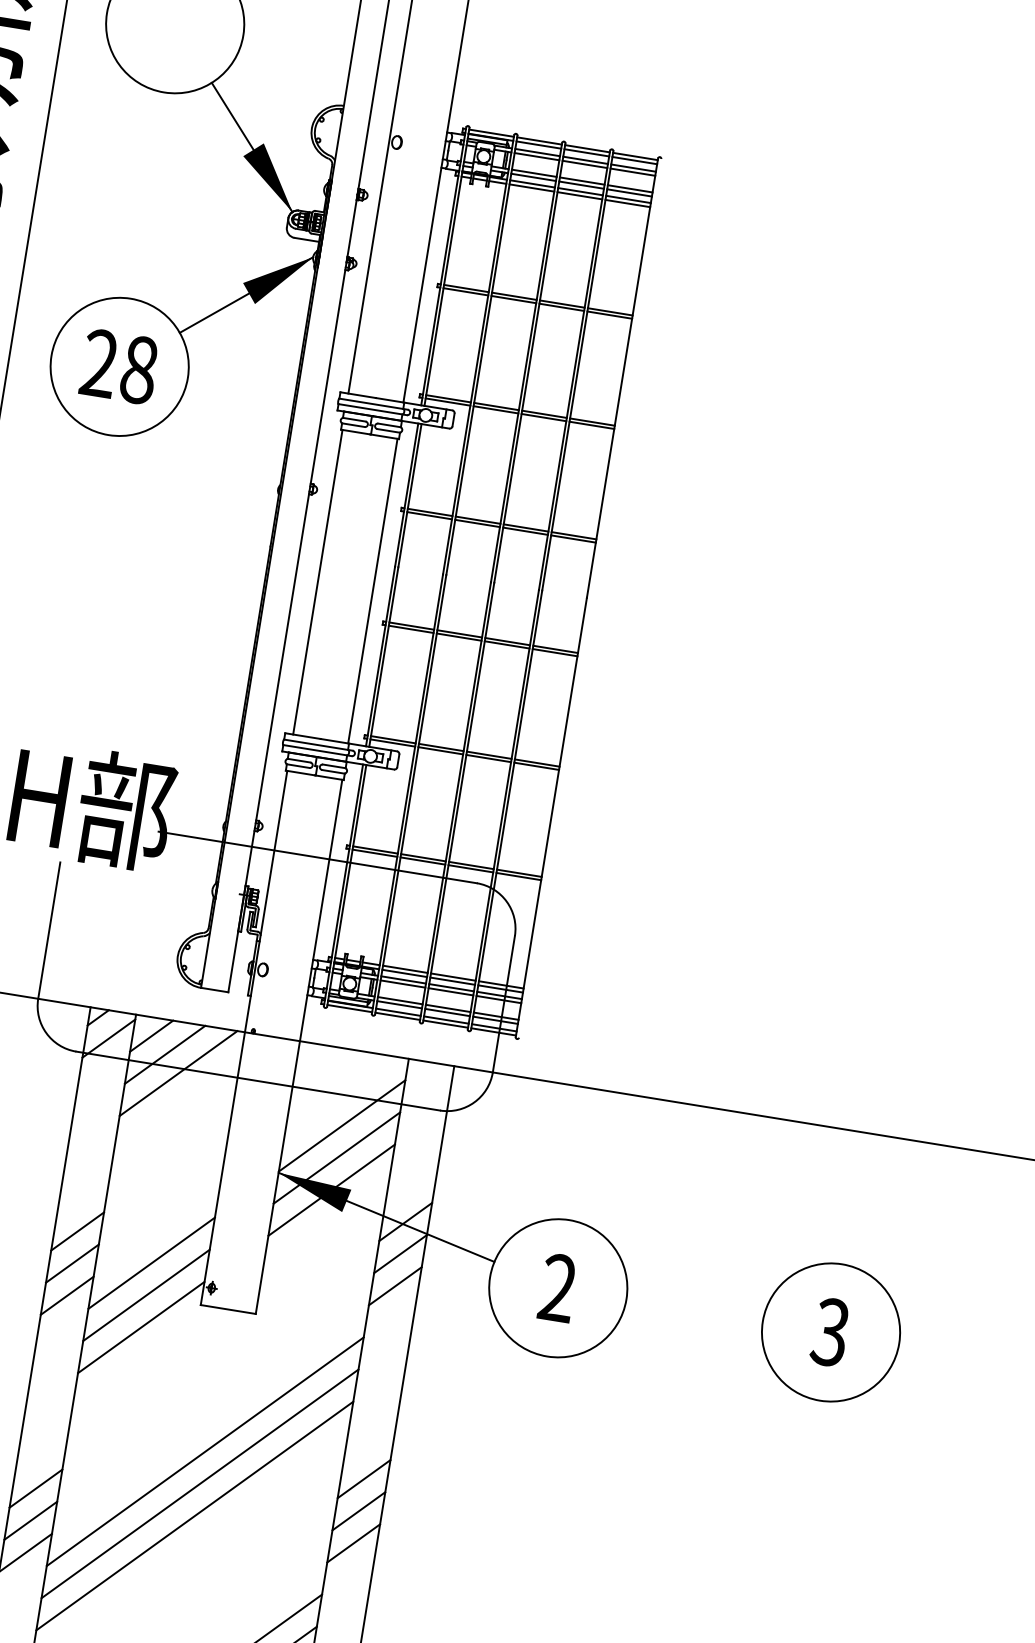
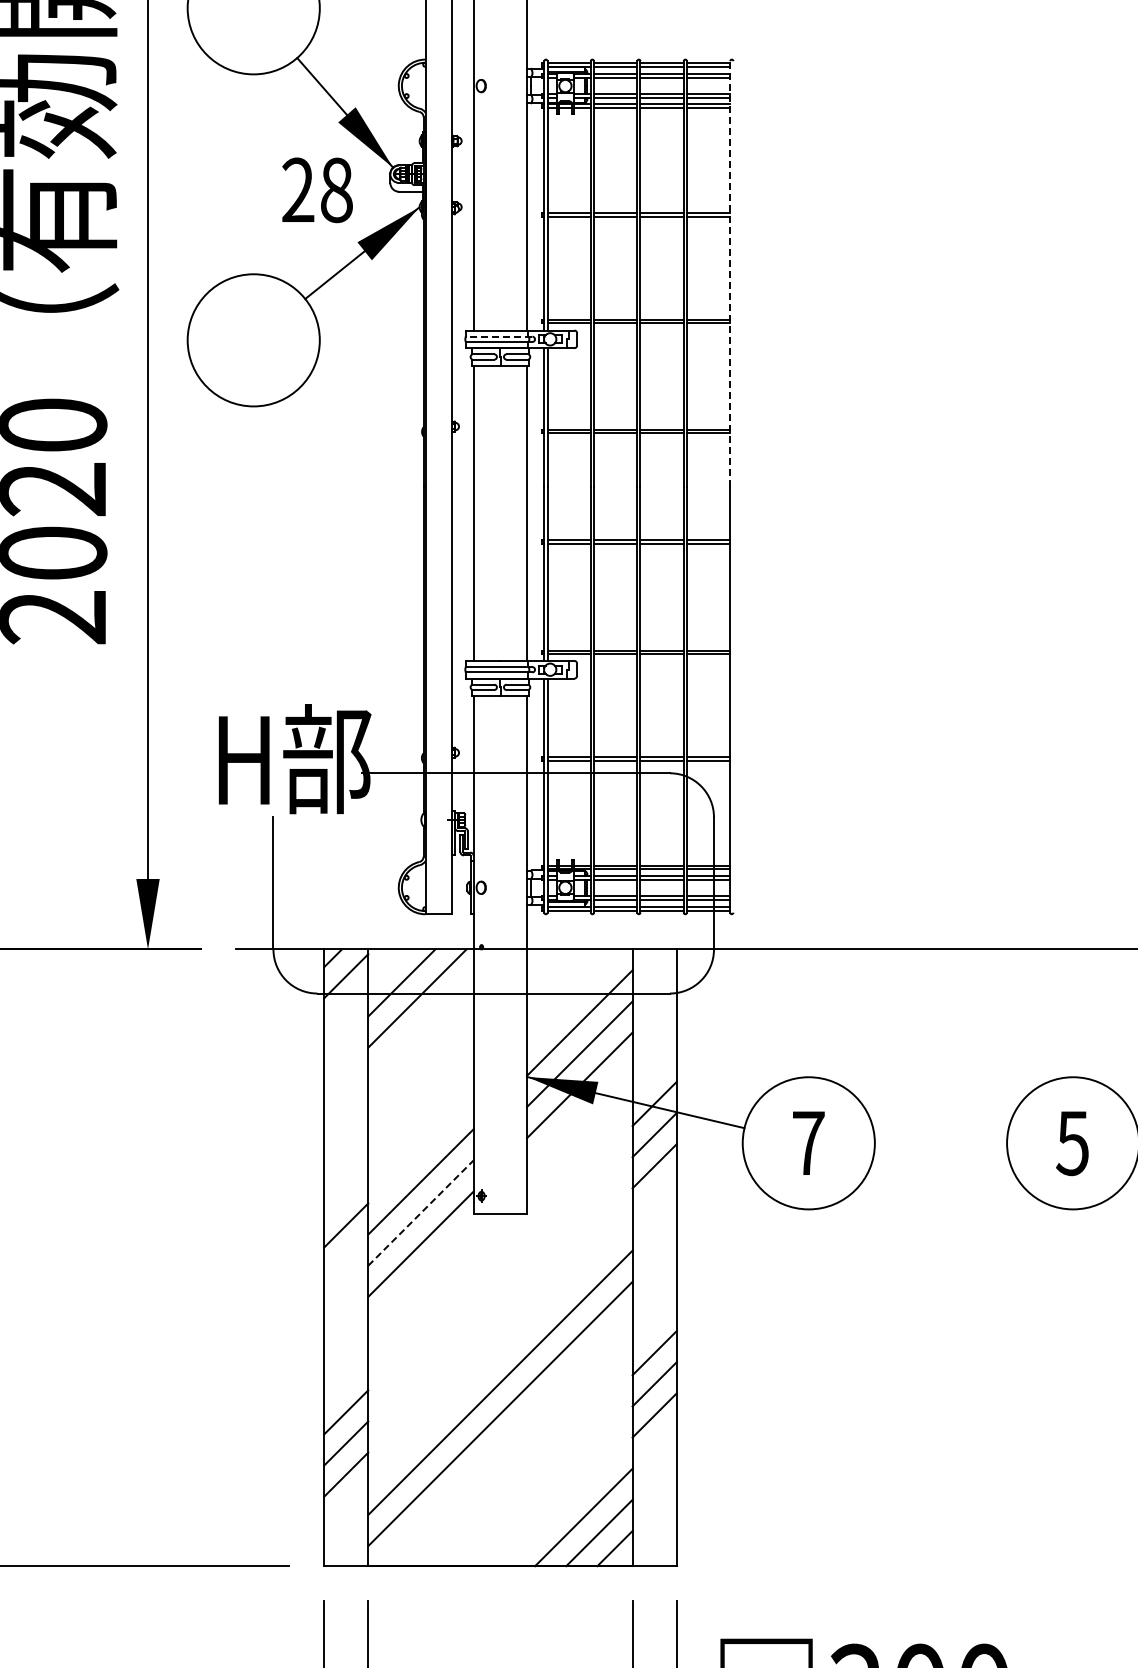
text: (119, 367) -> (317, 190), moved
line: (622, 378) -> (730, 274), solid -> dashed
line: (372, 403) -> (498, 336), solid -> dashed
line: (151, 1036) -> (386, 967), removed
line: (77, 1231) -> (346, 1163), removed
line: (72, 1263) -> (346, 1194), removed
text: (558, 1287) -> (808, 1142), 2 -> 7
line: (146, 1295) -> (421, 1213), solid -> dashed
text: (830, 1331) -> (1072, 1142), 3 -> 5
line: (205, 1451) -> (500, 1351), removed

